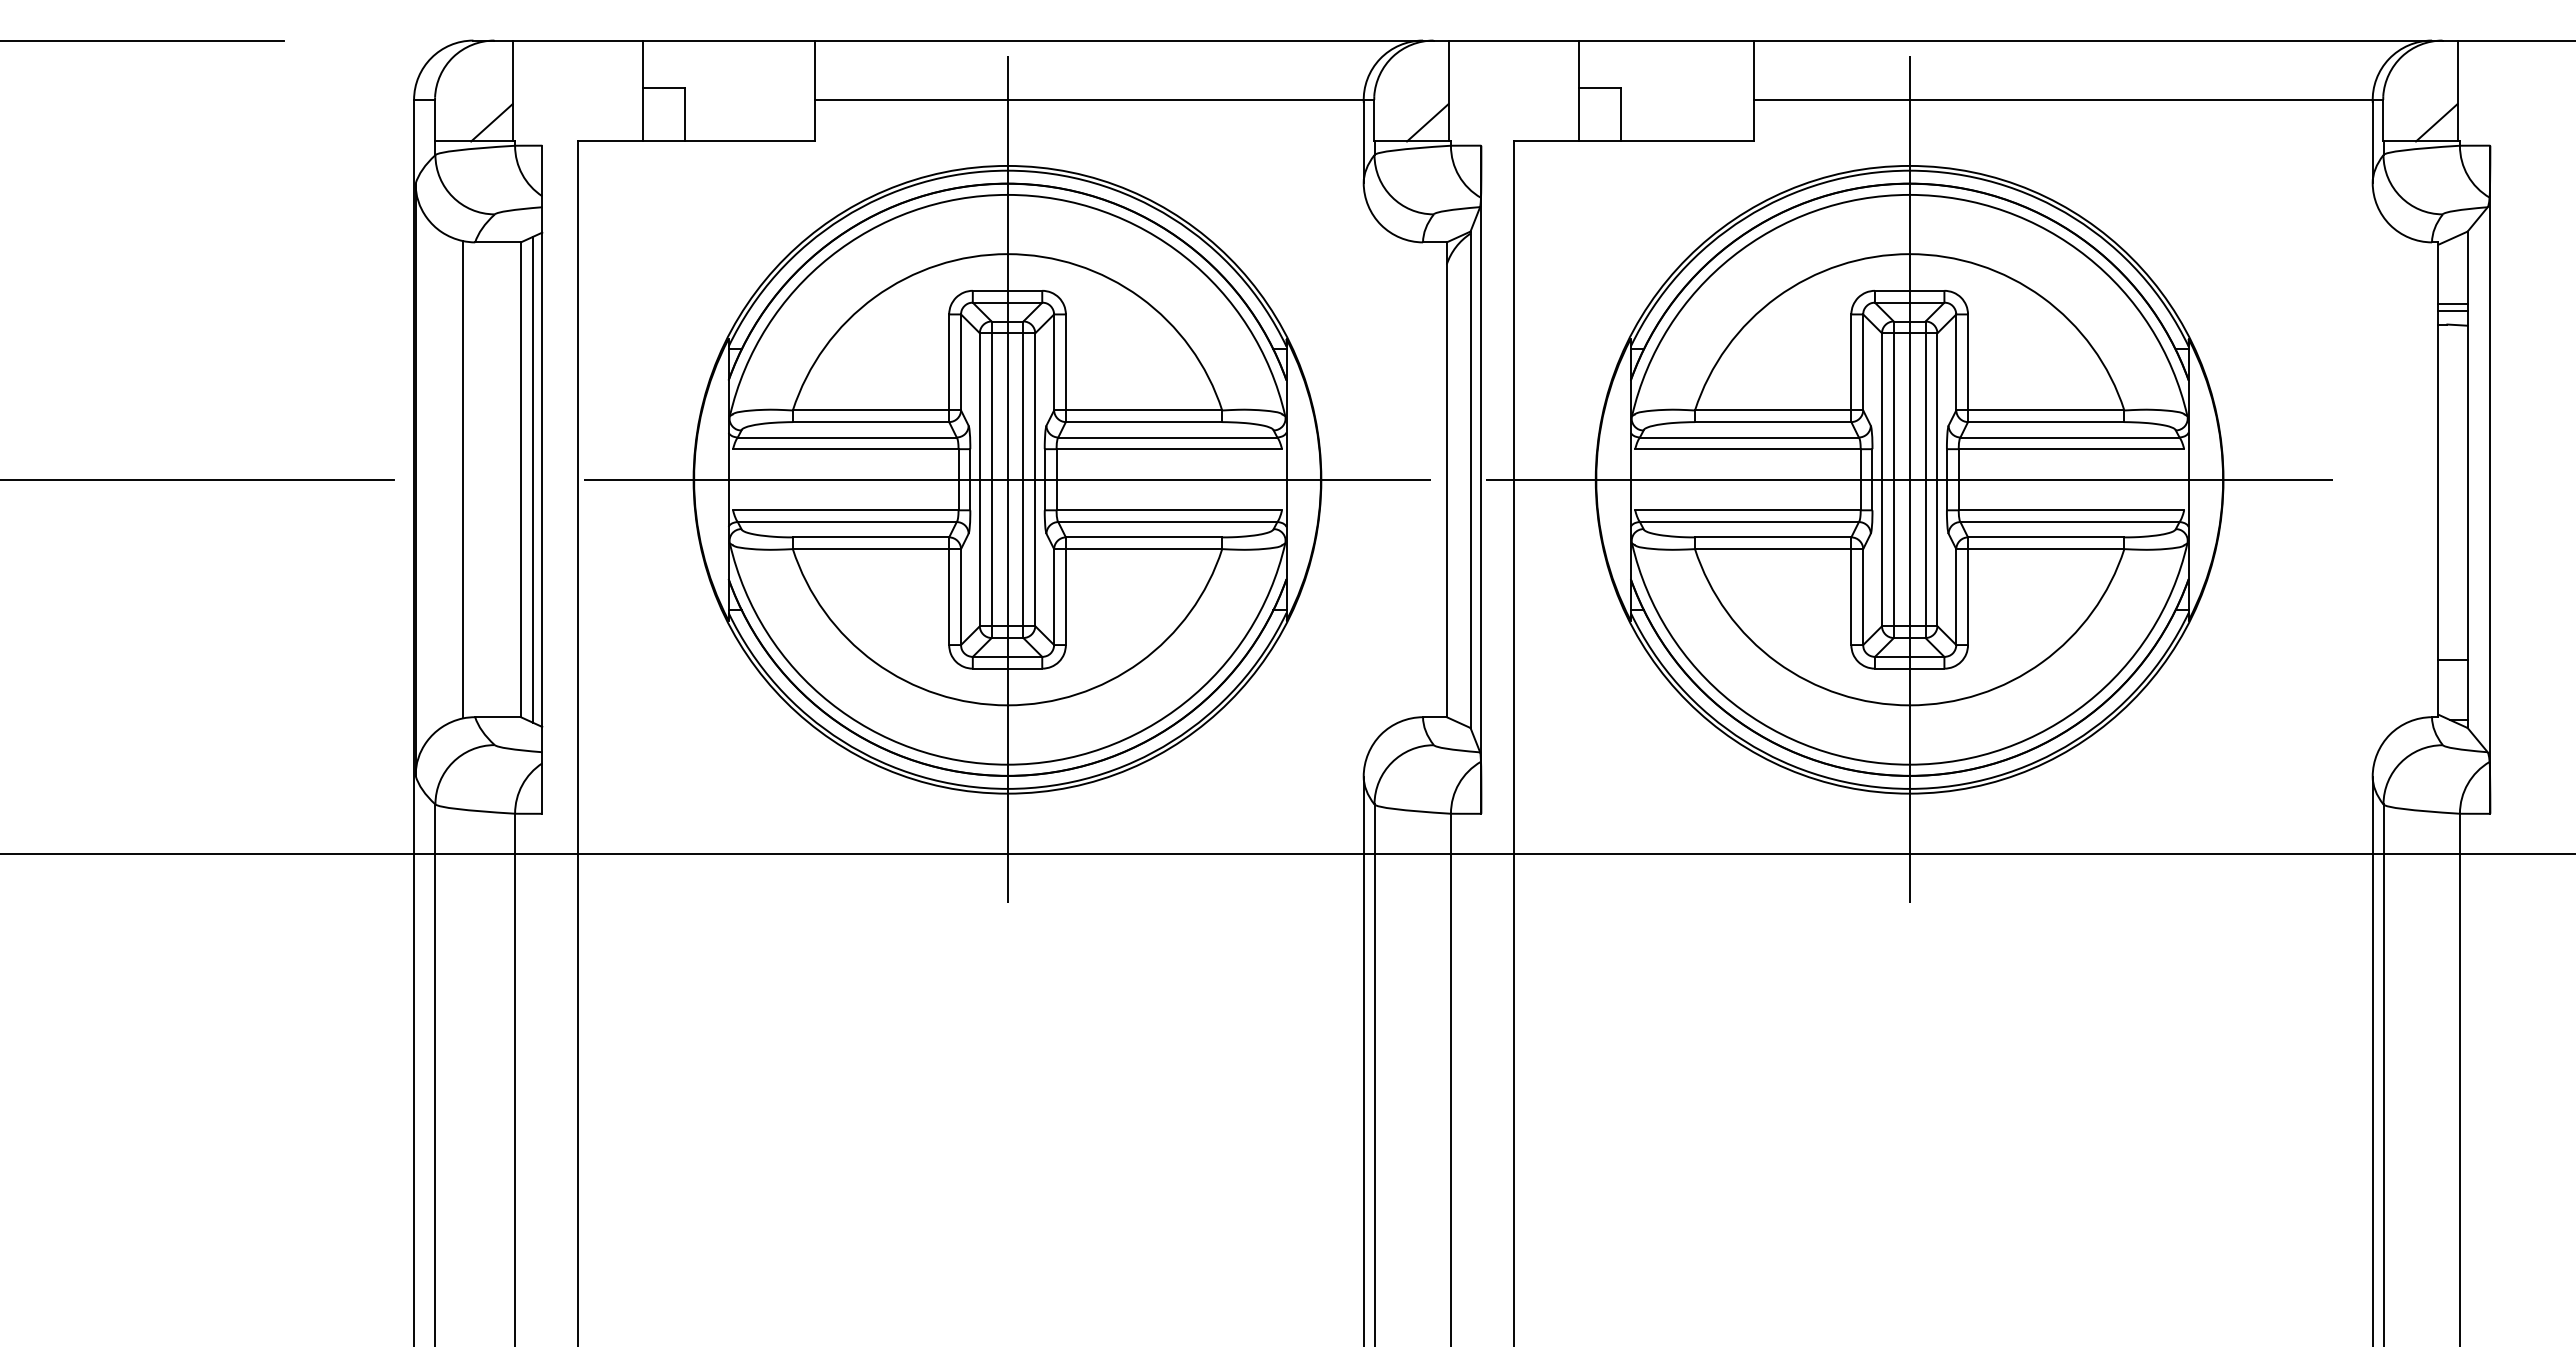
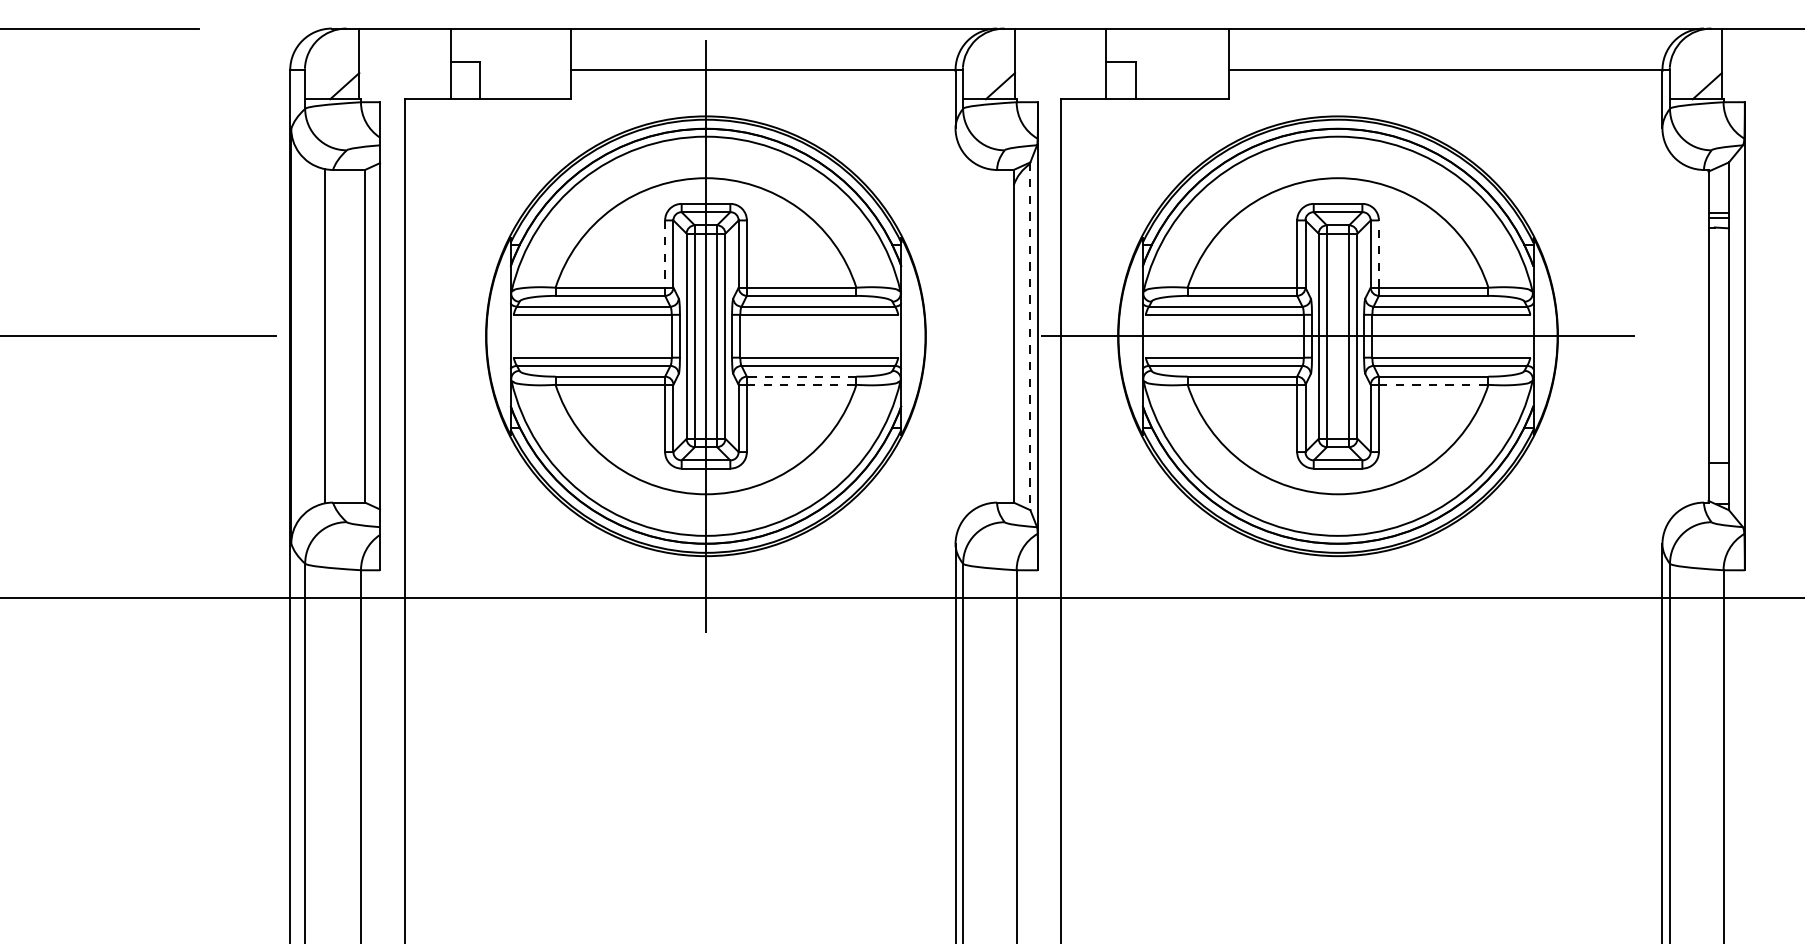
line: (1968, 361) -> (1379, 253), solid -> dashed
line: (949, 362) -> (665, 254), solid -> dashed
line: (532, 479) -> (373, 336), removed
line: (1007, 479) -> (705, 336), removed
line: (1909, 479) -> (1337, 336), removed
line: (1470, 480) -> (1030, 336), solid -> dashed
line: (1143, 537) -> (801, 376), solid -> dashed
line: (1144, 549) -> (801, 385), solid -> dashed
line: (2046, 549) -> (1433, 385), solid -> dashed

